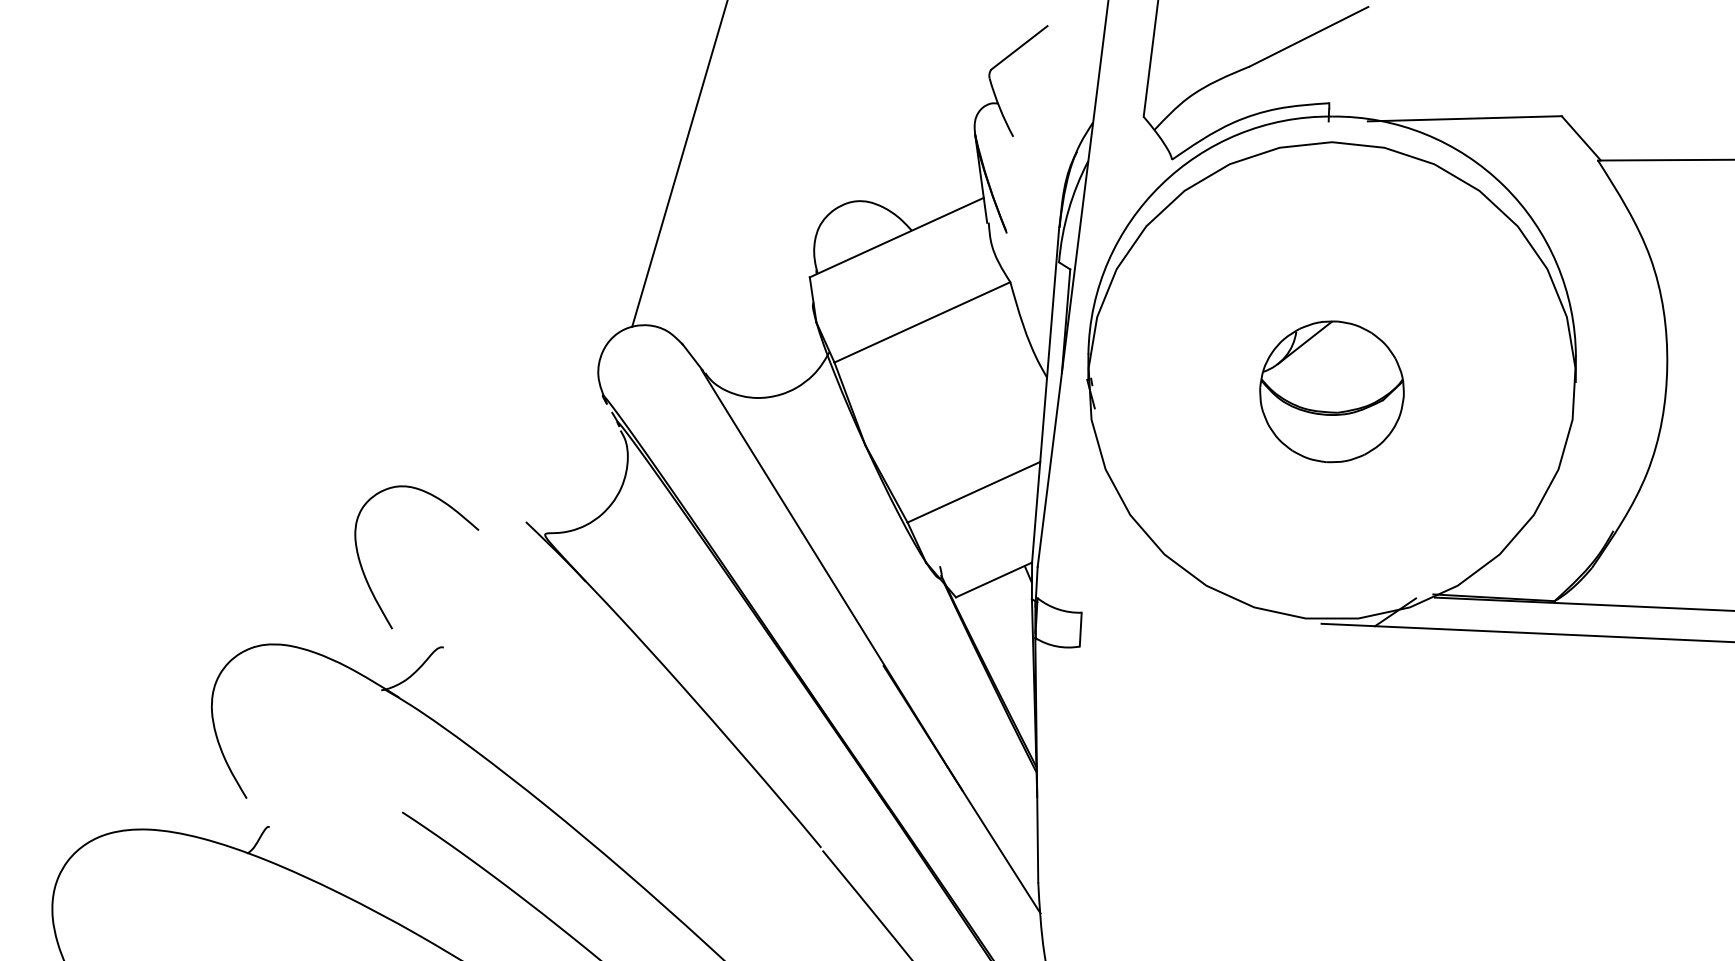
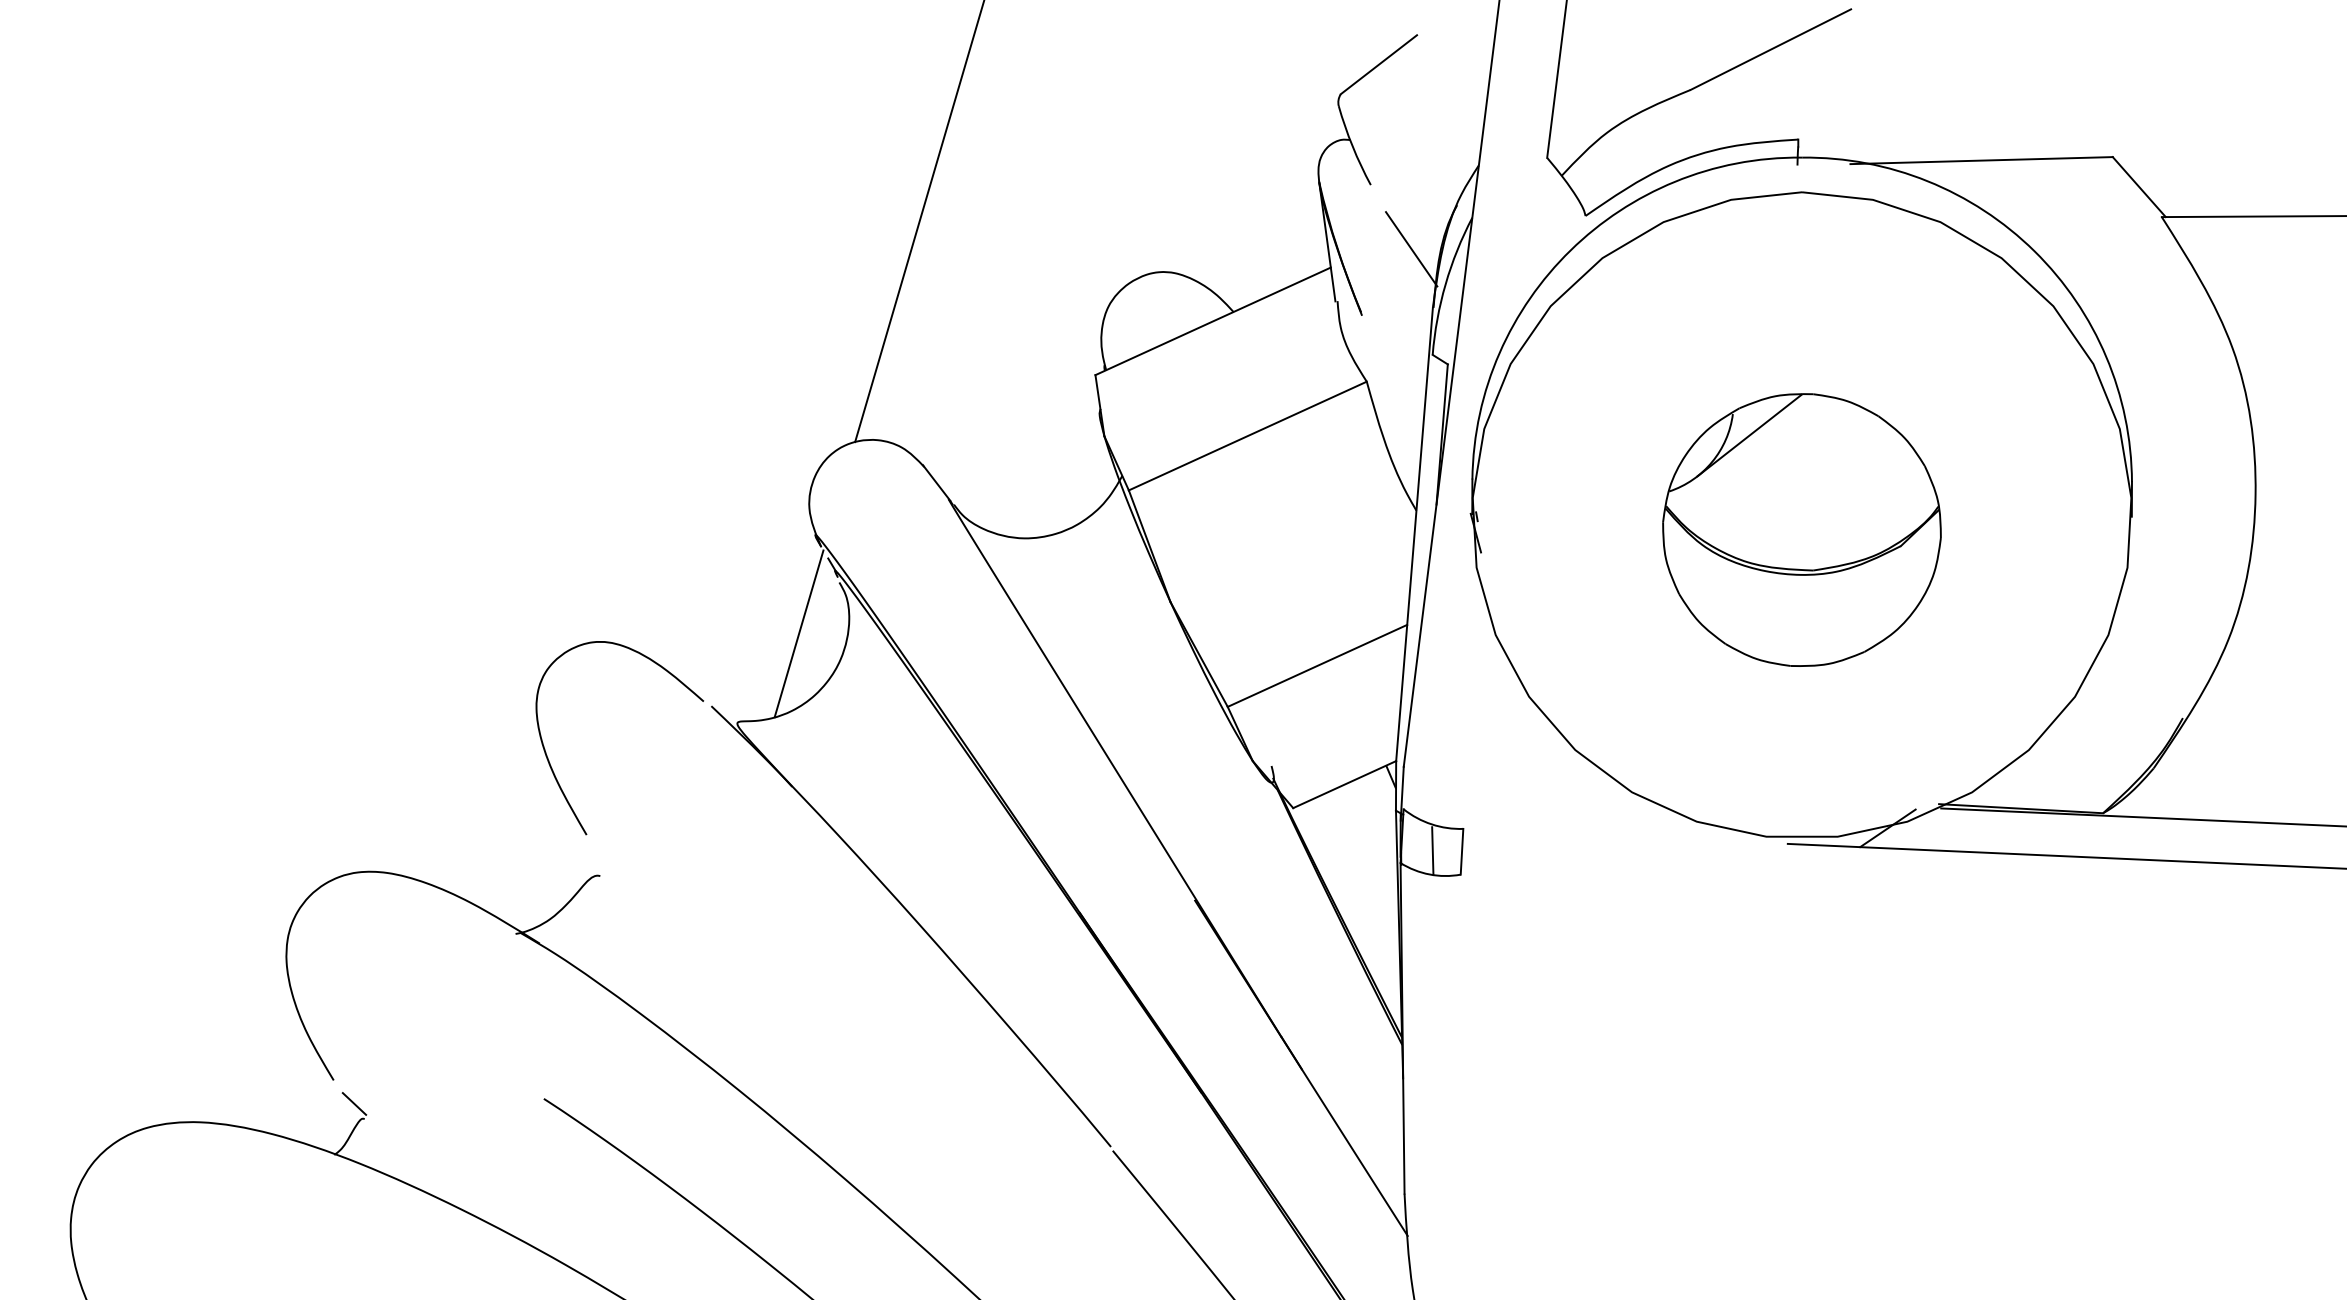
line: (1043, 184) -> (1411, 249), added
part: (1331, 391) -> (1801, 529), size x1.43
line: (590, 468) -> (798, 633), added
curve: (366, 577) -> (551, 765), moved
line: (1058, 628) -> (1432, 850), added
line: (262, 815) -> (354, 1103), added

